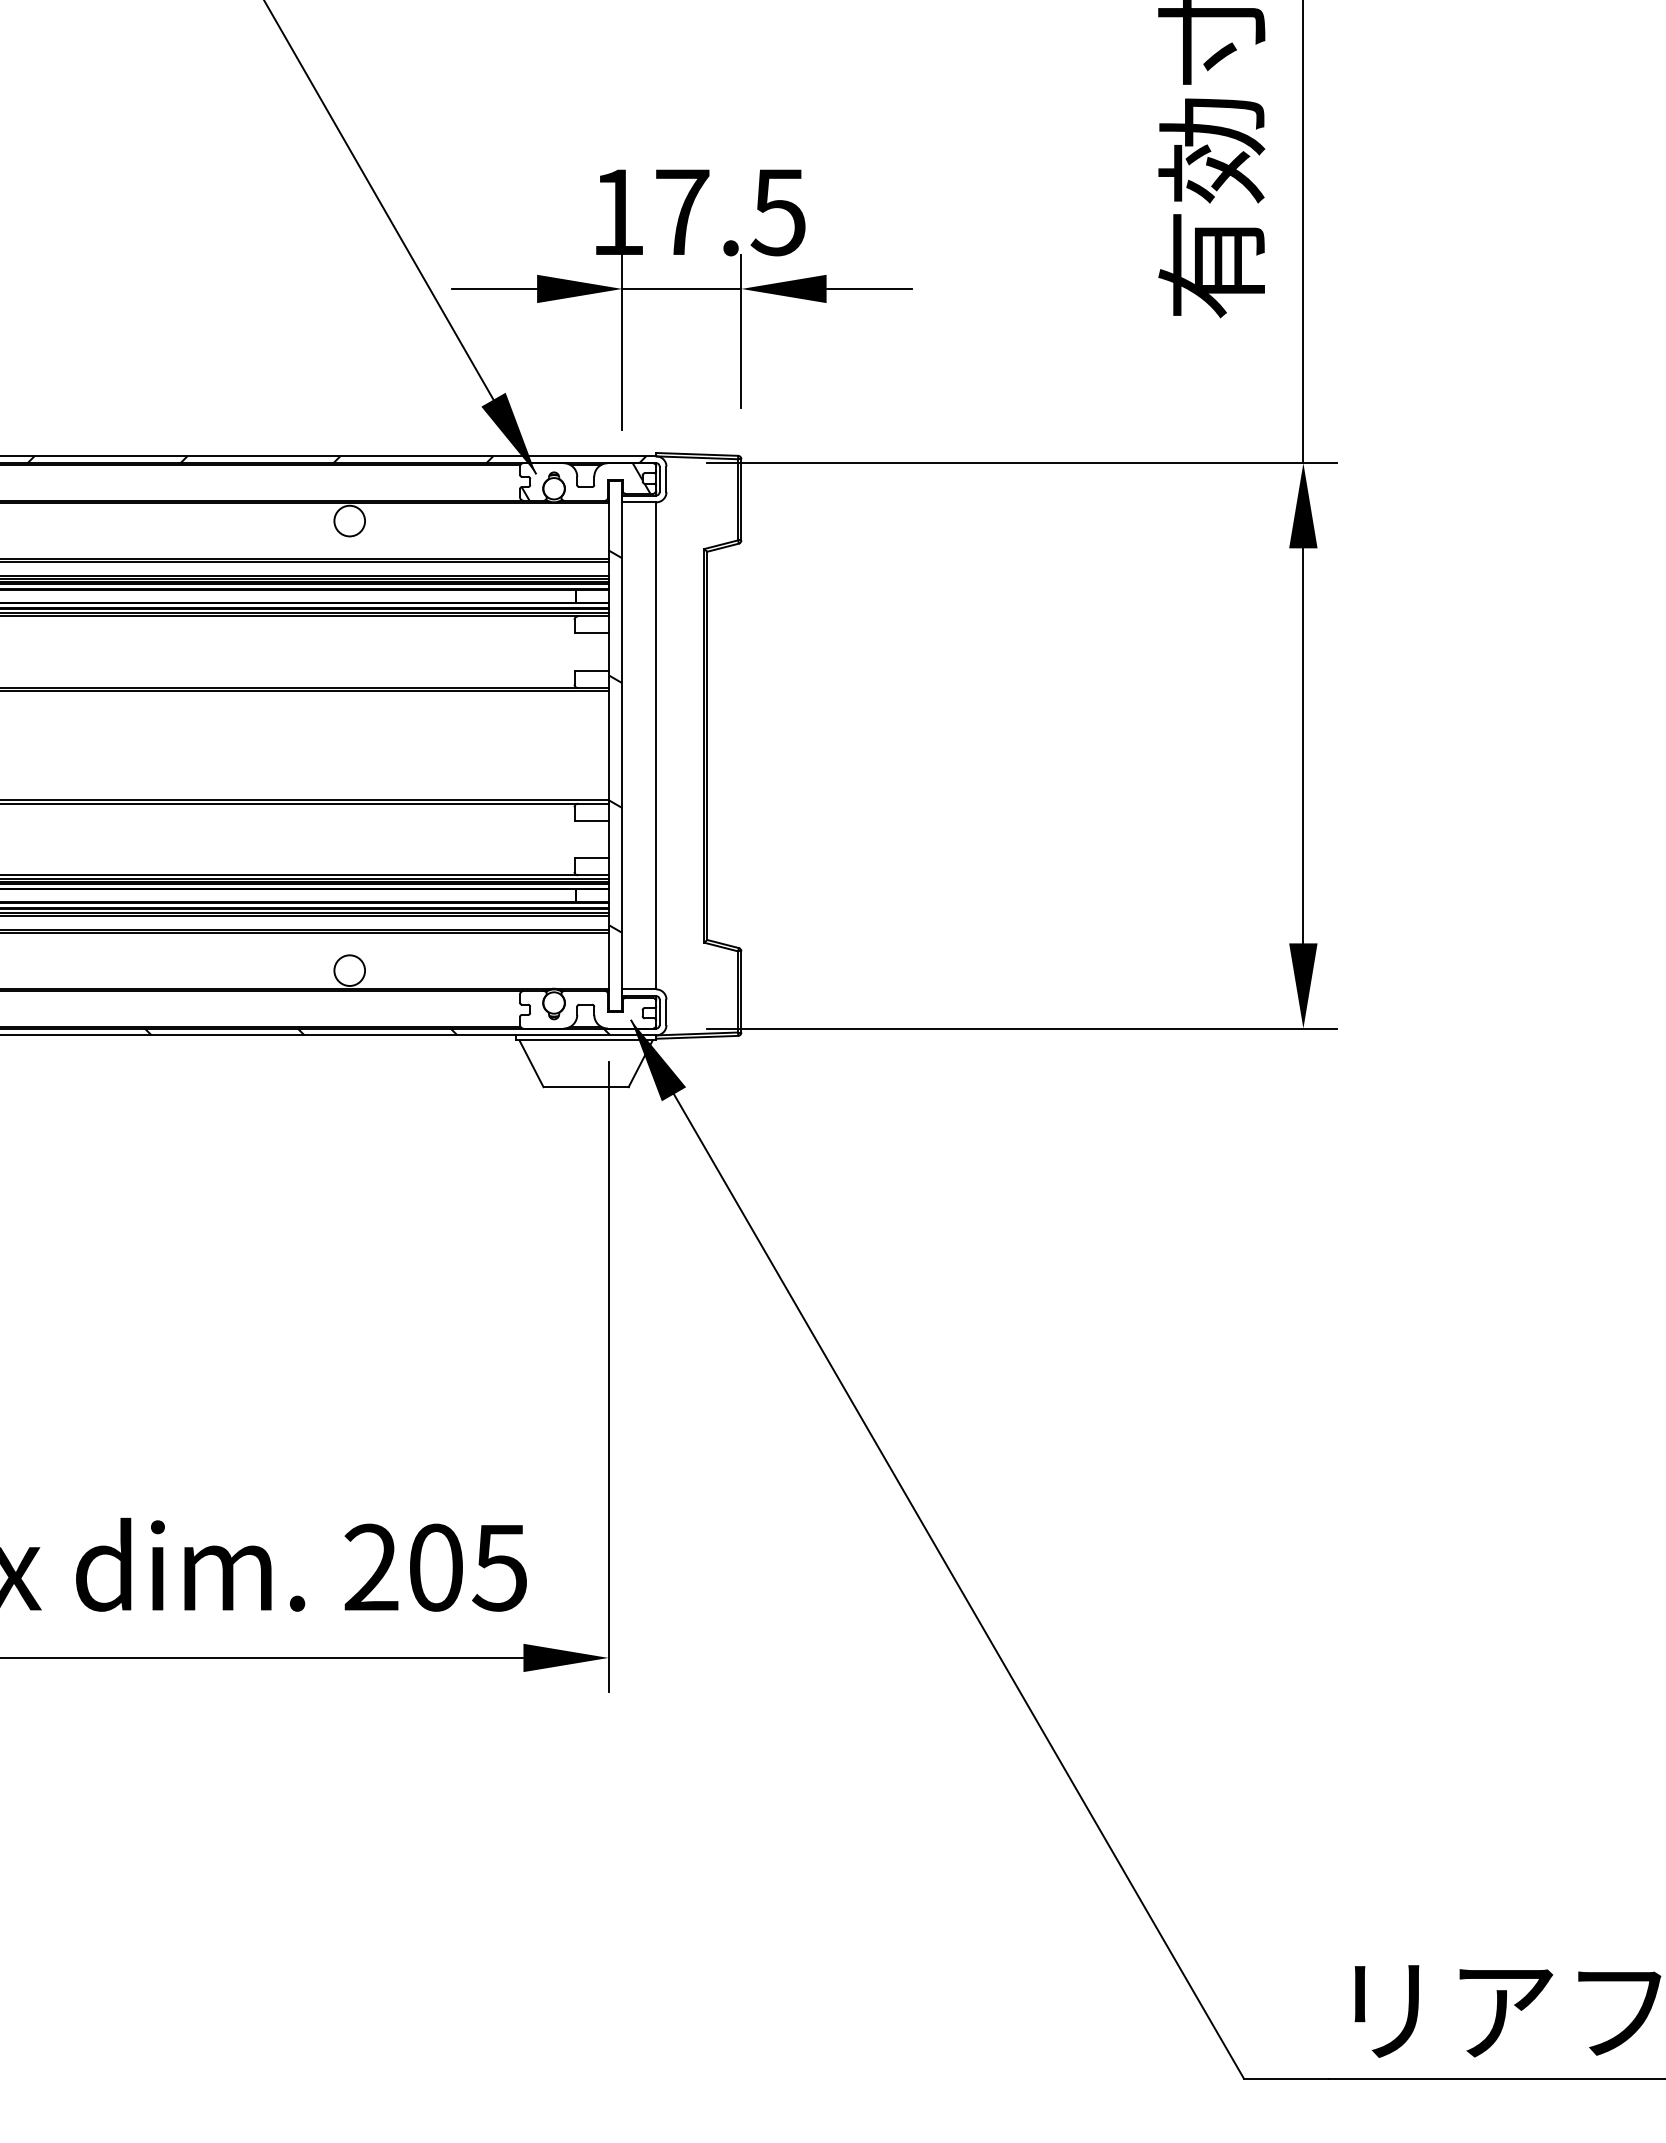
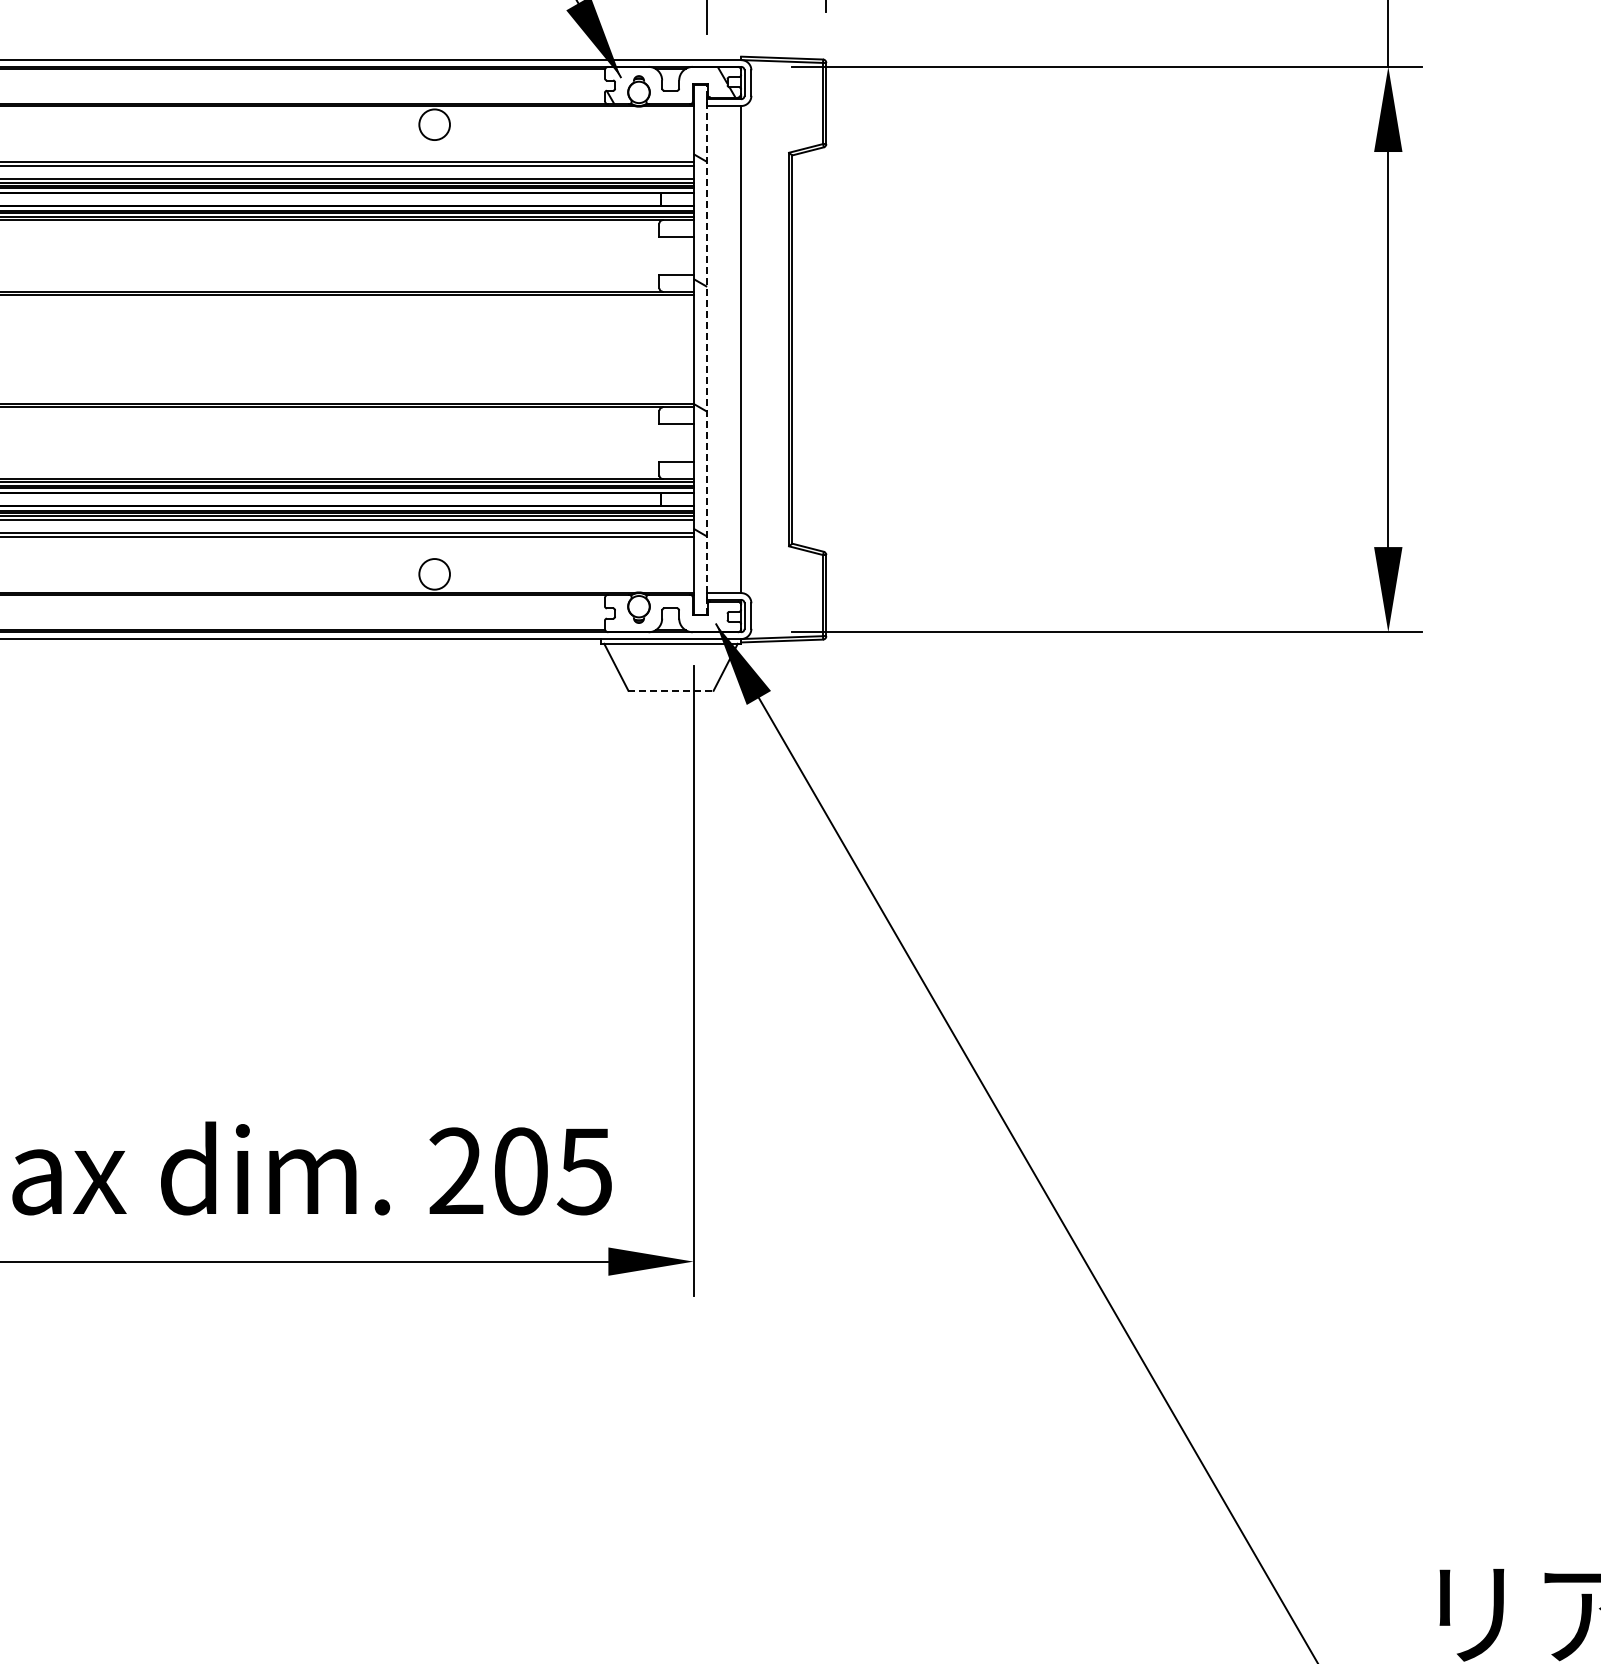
hatch: (336, 459) -> (421, 63), removed
line: (622, 745) -> (707, 349), solid -> dashed
hatch: (377, 1031) -> (462, 635), removed
line: (586, 1087) -> (671, 691), solid -> dashed

